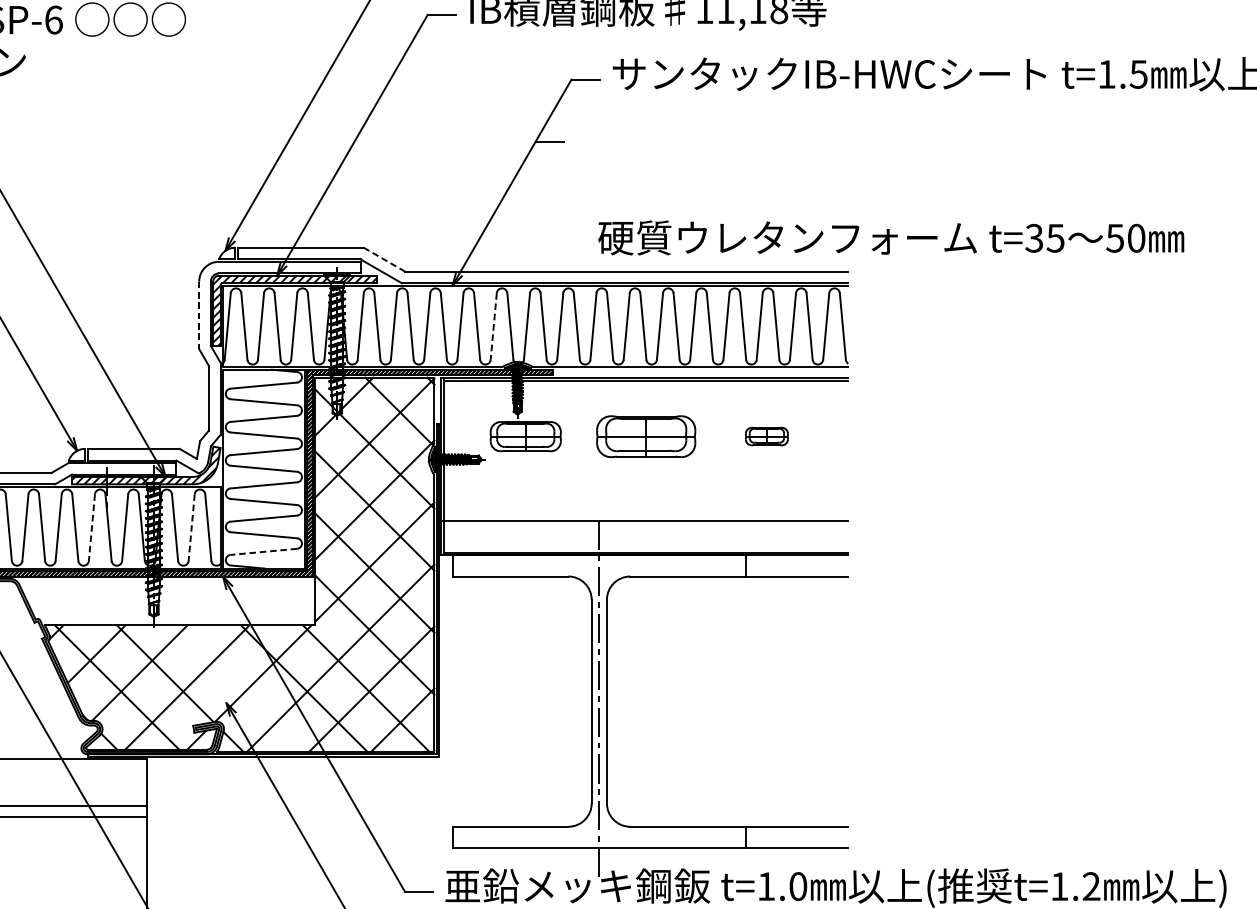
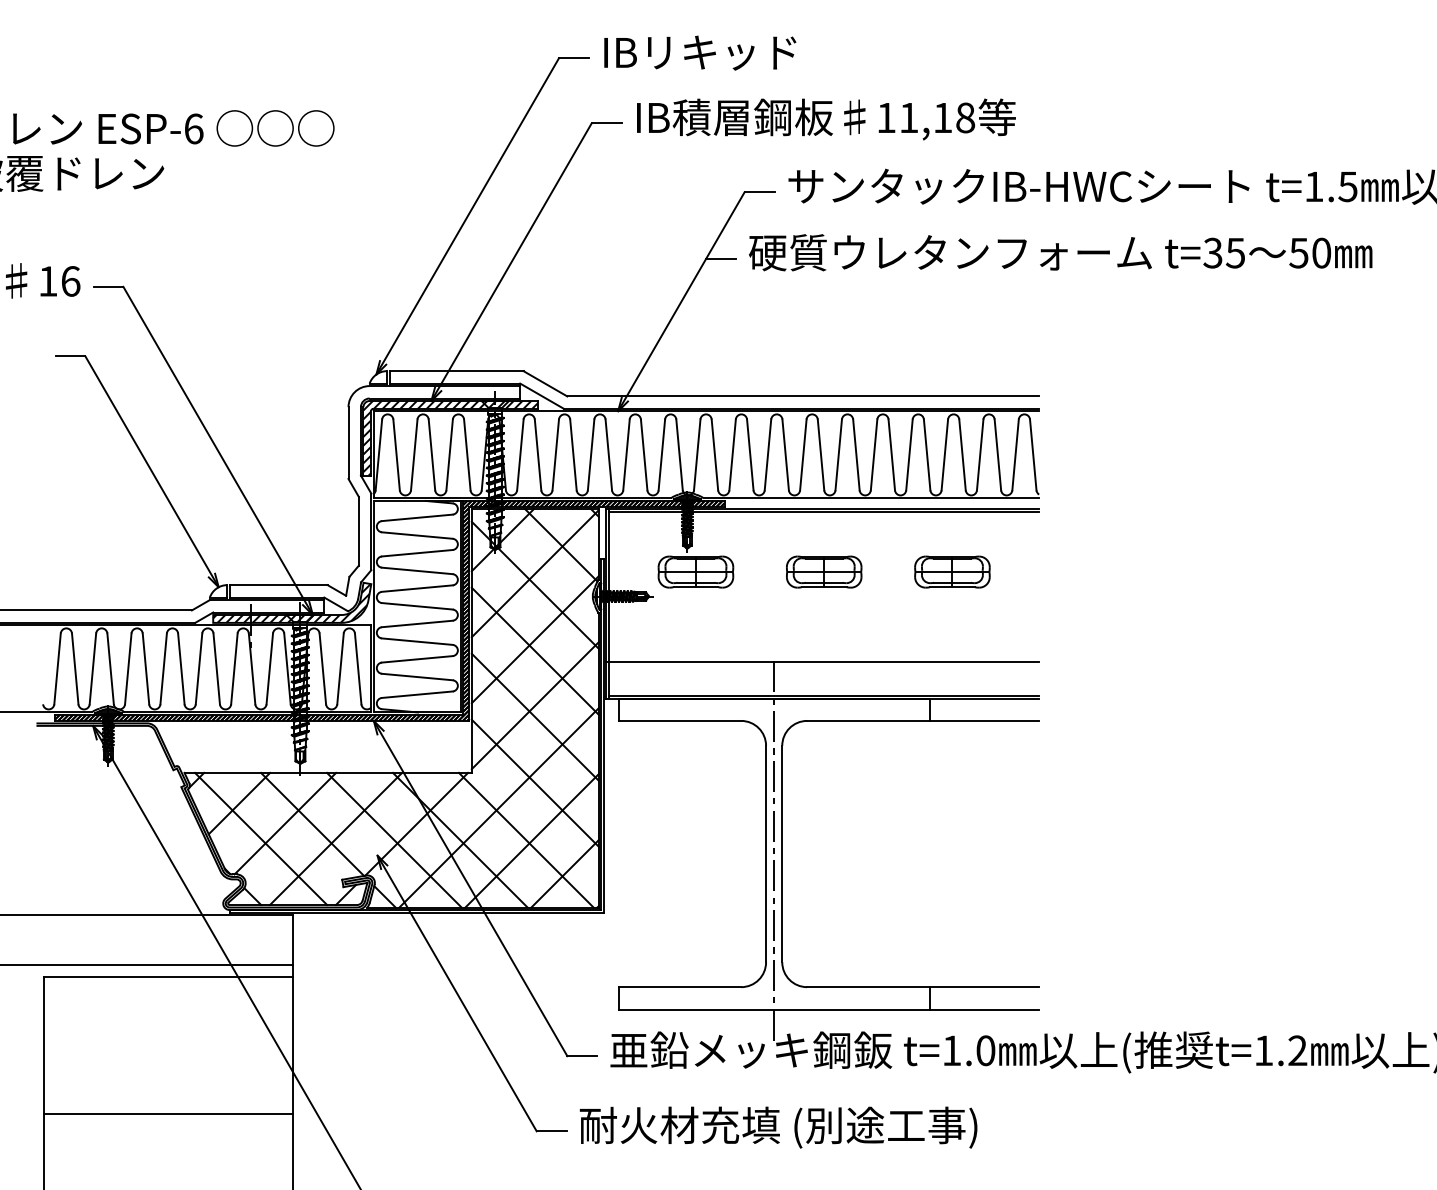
text: (891, 237) -> (1060, 252), moved
line: (384, 260) -> (545, 384), dashed -> solid
line: (199, 315) -> (348, 443), dashed -> solid
line: (493, 326) -> (661, 454), dashed -> solid
part: (646, 436) -> (824, 571), size x0.71
part: (766, 436) -> (952, 571), size x1.67
line: (92, 527) -> (234, 668), dashed -> solid
line: (191, 527) -> (340, 668), dashed -> solid
line: (264, 551) -> (417, 694), dashed -> solid
line: (242, 687) -> (394, 839), added

